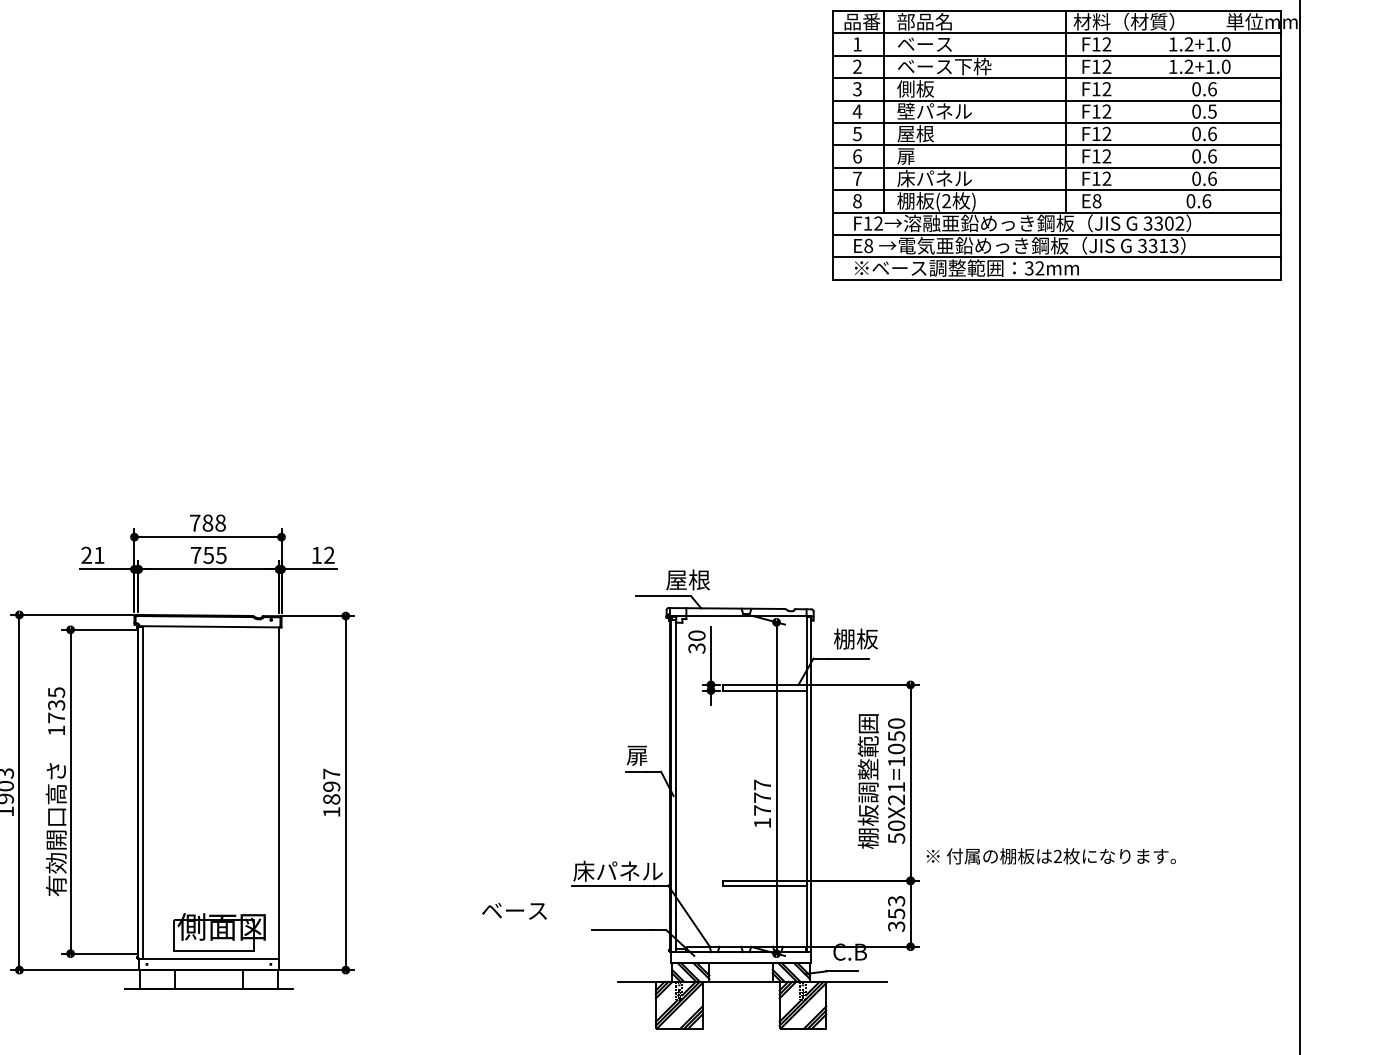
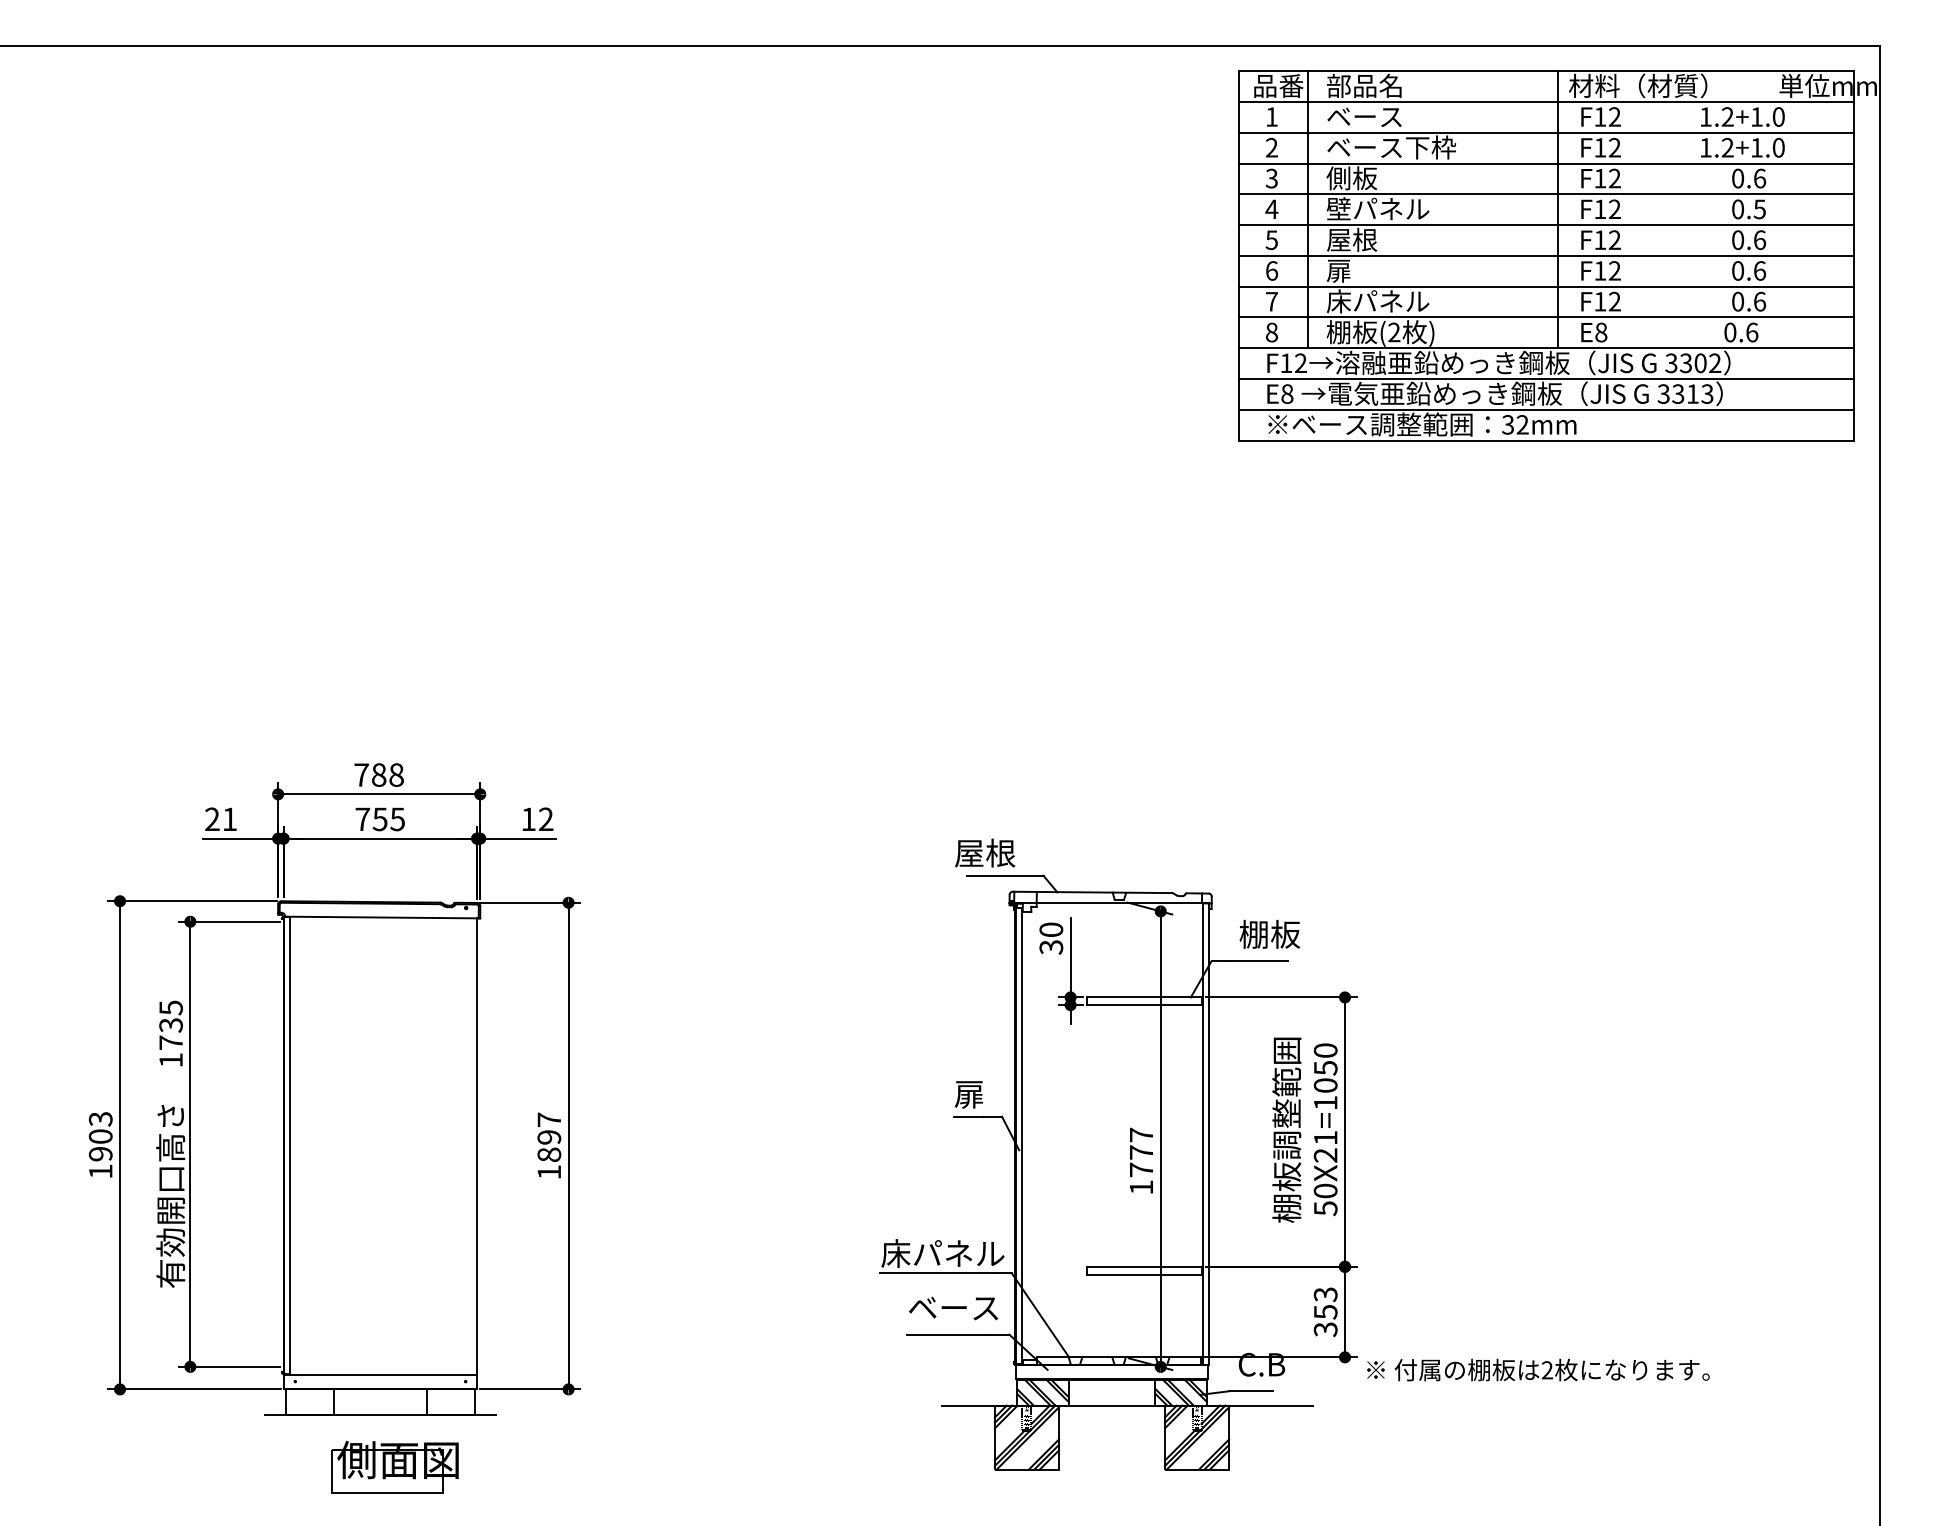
text: (688, 579) -> (985, 852), moved
text: (1051, 855) -> (1538, 1369), moved
text: (514, 911) -> (953, 1308), moved
part: (219, 932) -> (394, 1467), moved

